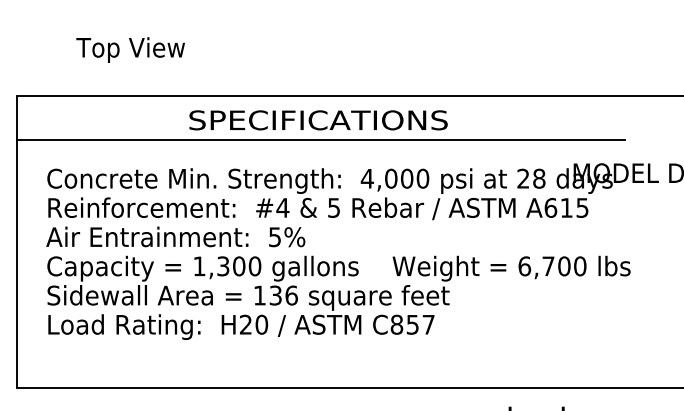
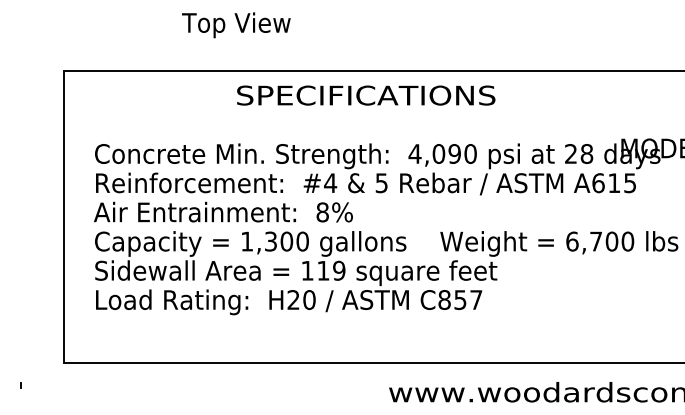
text: (130, 50) -> (236, 25), moved
line: (320, 140) -> (368, 115), removed
text: (406, 178) -> (454, 153), 4,000 -> 4,090
text: (274, 237) -> (322, 212), 5% -> 8%
text: (283, 295) -> (331, 270), 136 -> 119

